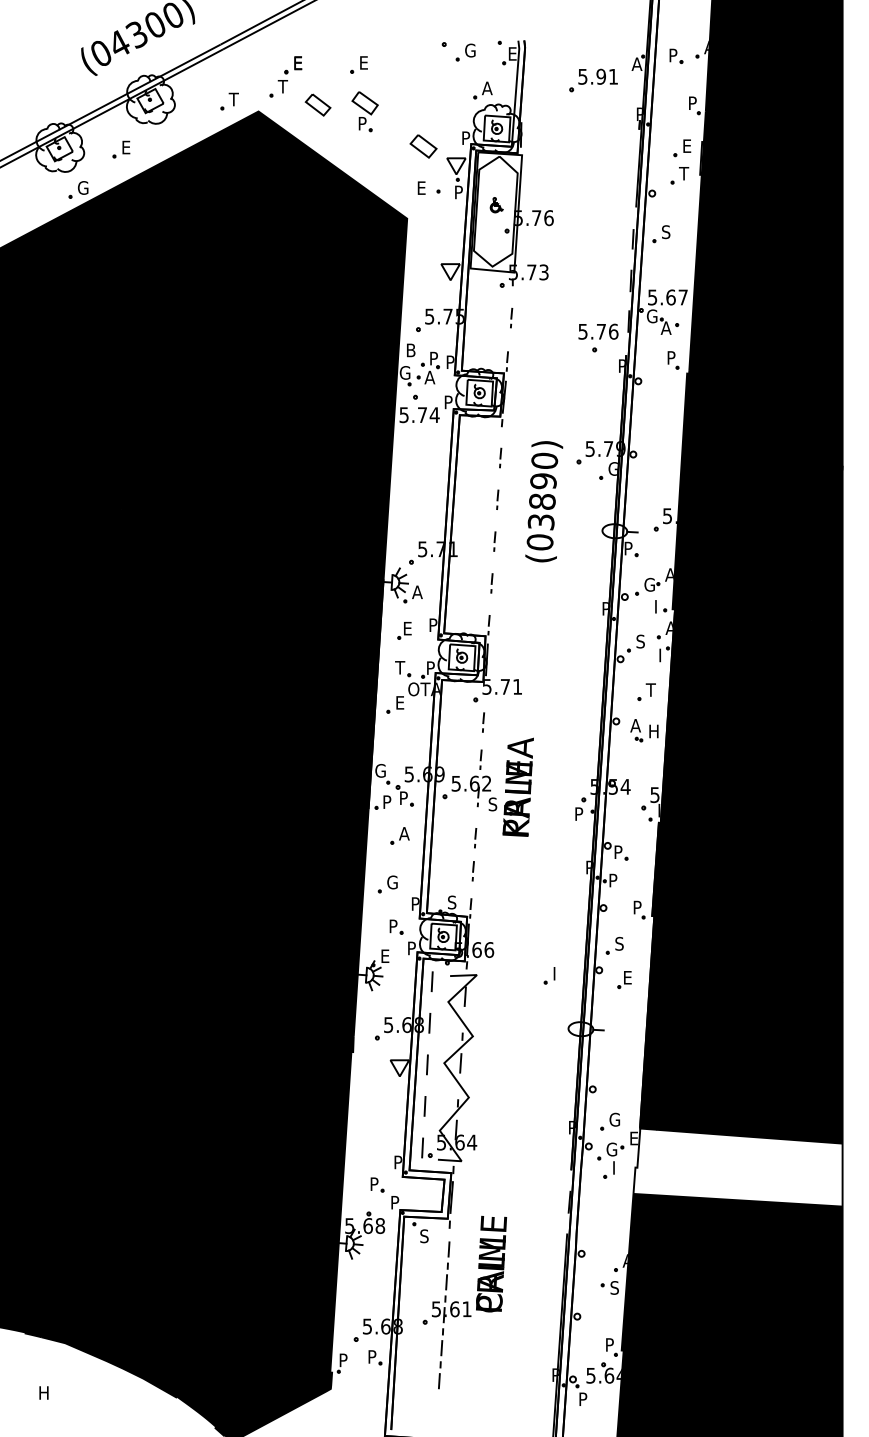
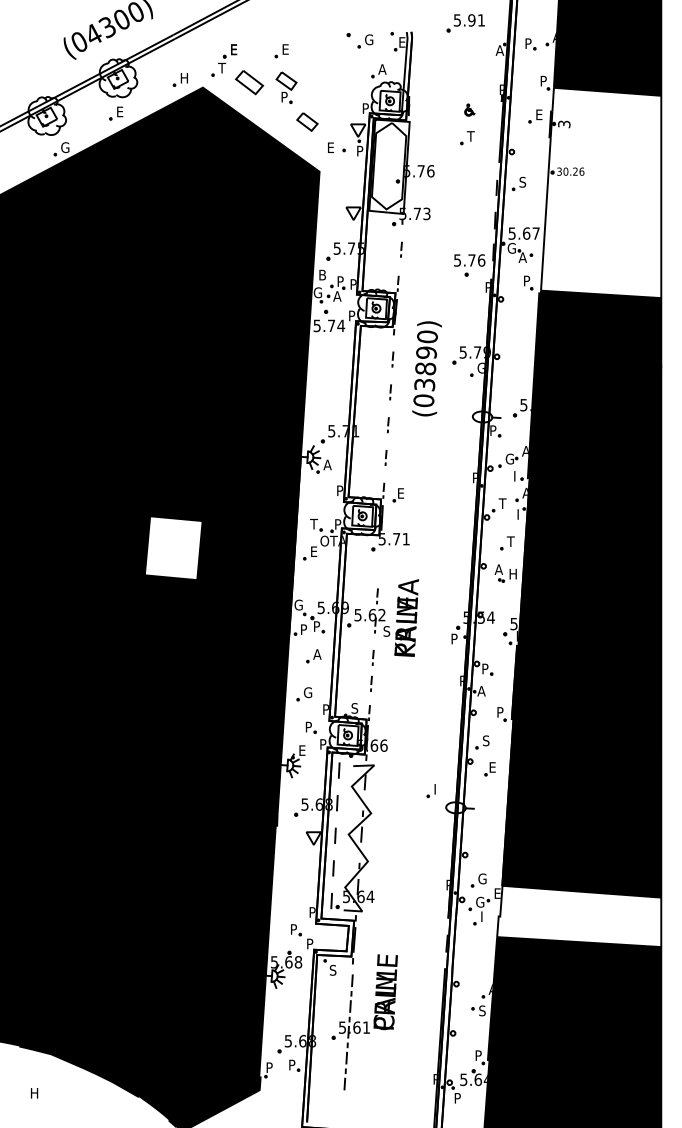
part: (593, 80) -> (465, 23), moved
text: (233, 99) -> (183, 78), T -> H
part: (317, 104) -> (249, 82), size x1.4
part: (423, 145) -> (307, 121), moved
part: (121, 149) -> (116, 113), moved
part: (679, 176) -> (467, 138), moved
part: (496, 204) -> (469, 109), moved
fill: (766, 245) -> (601, 192), removed
text: (543, 501) -> (426, 368), moved
part: (404, 631) -> (398, 495), moved
text: (640, 641) -> (502, 503), S -> T
fill: (221, 698) -> (173, 548), removed
line: (483, 722) -> (379, 567), removed
text: (613, 879) -> (481, 690), P -> A
part: (548, 976) -> (430, 791), moved

